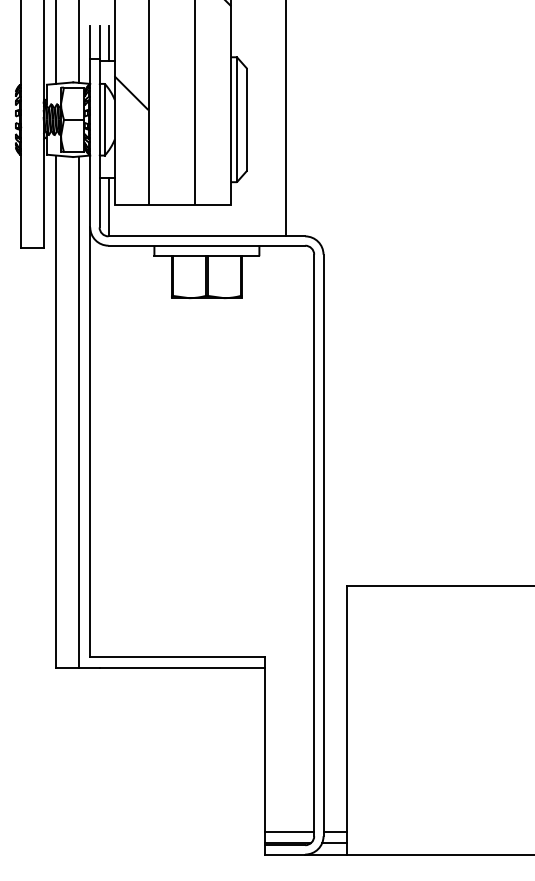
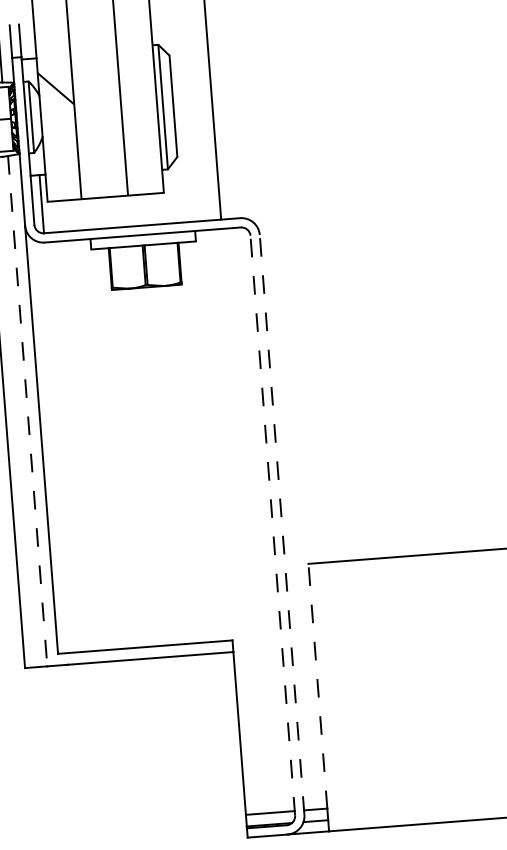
line: (108, 43) -> (29, 40), removed
line: (78, 412) -> (27, 411), solid -> dashed
line: (314, 545) -> (273, 525), solid -> dashed
line: (323, 545) -> (282, 524), solid -> dashed
line: (346, 708) -> (317, 685), solid -> dashed

